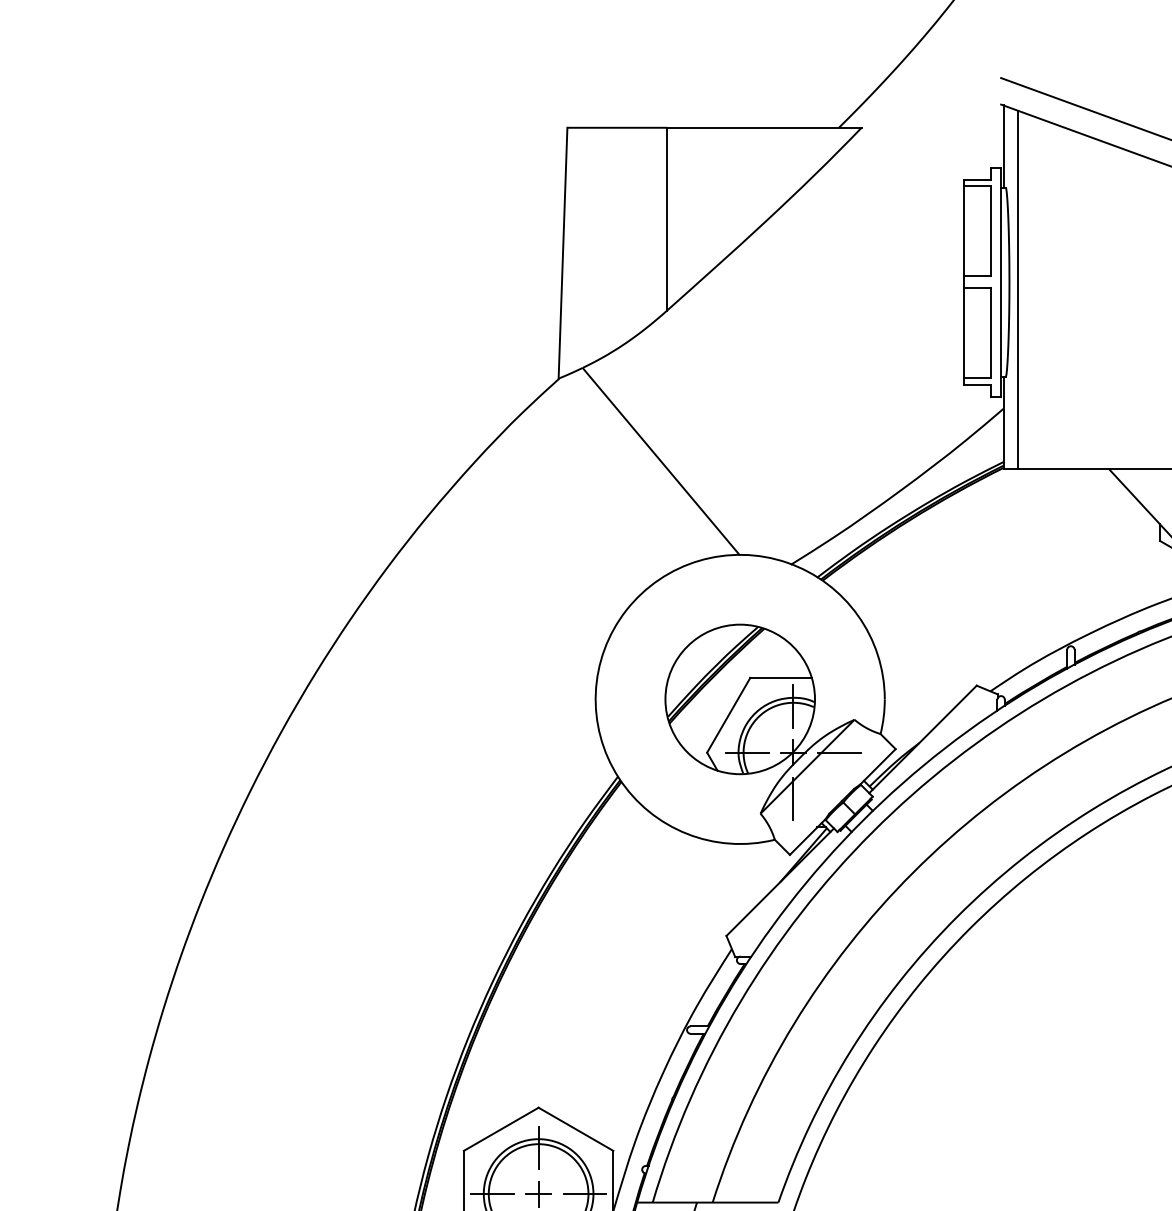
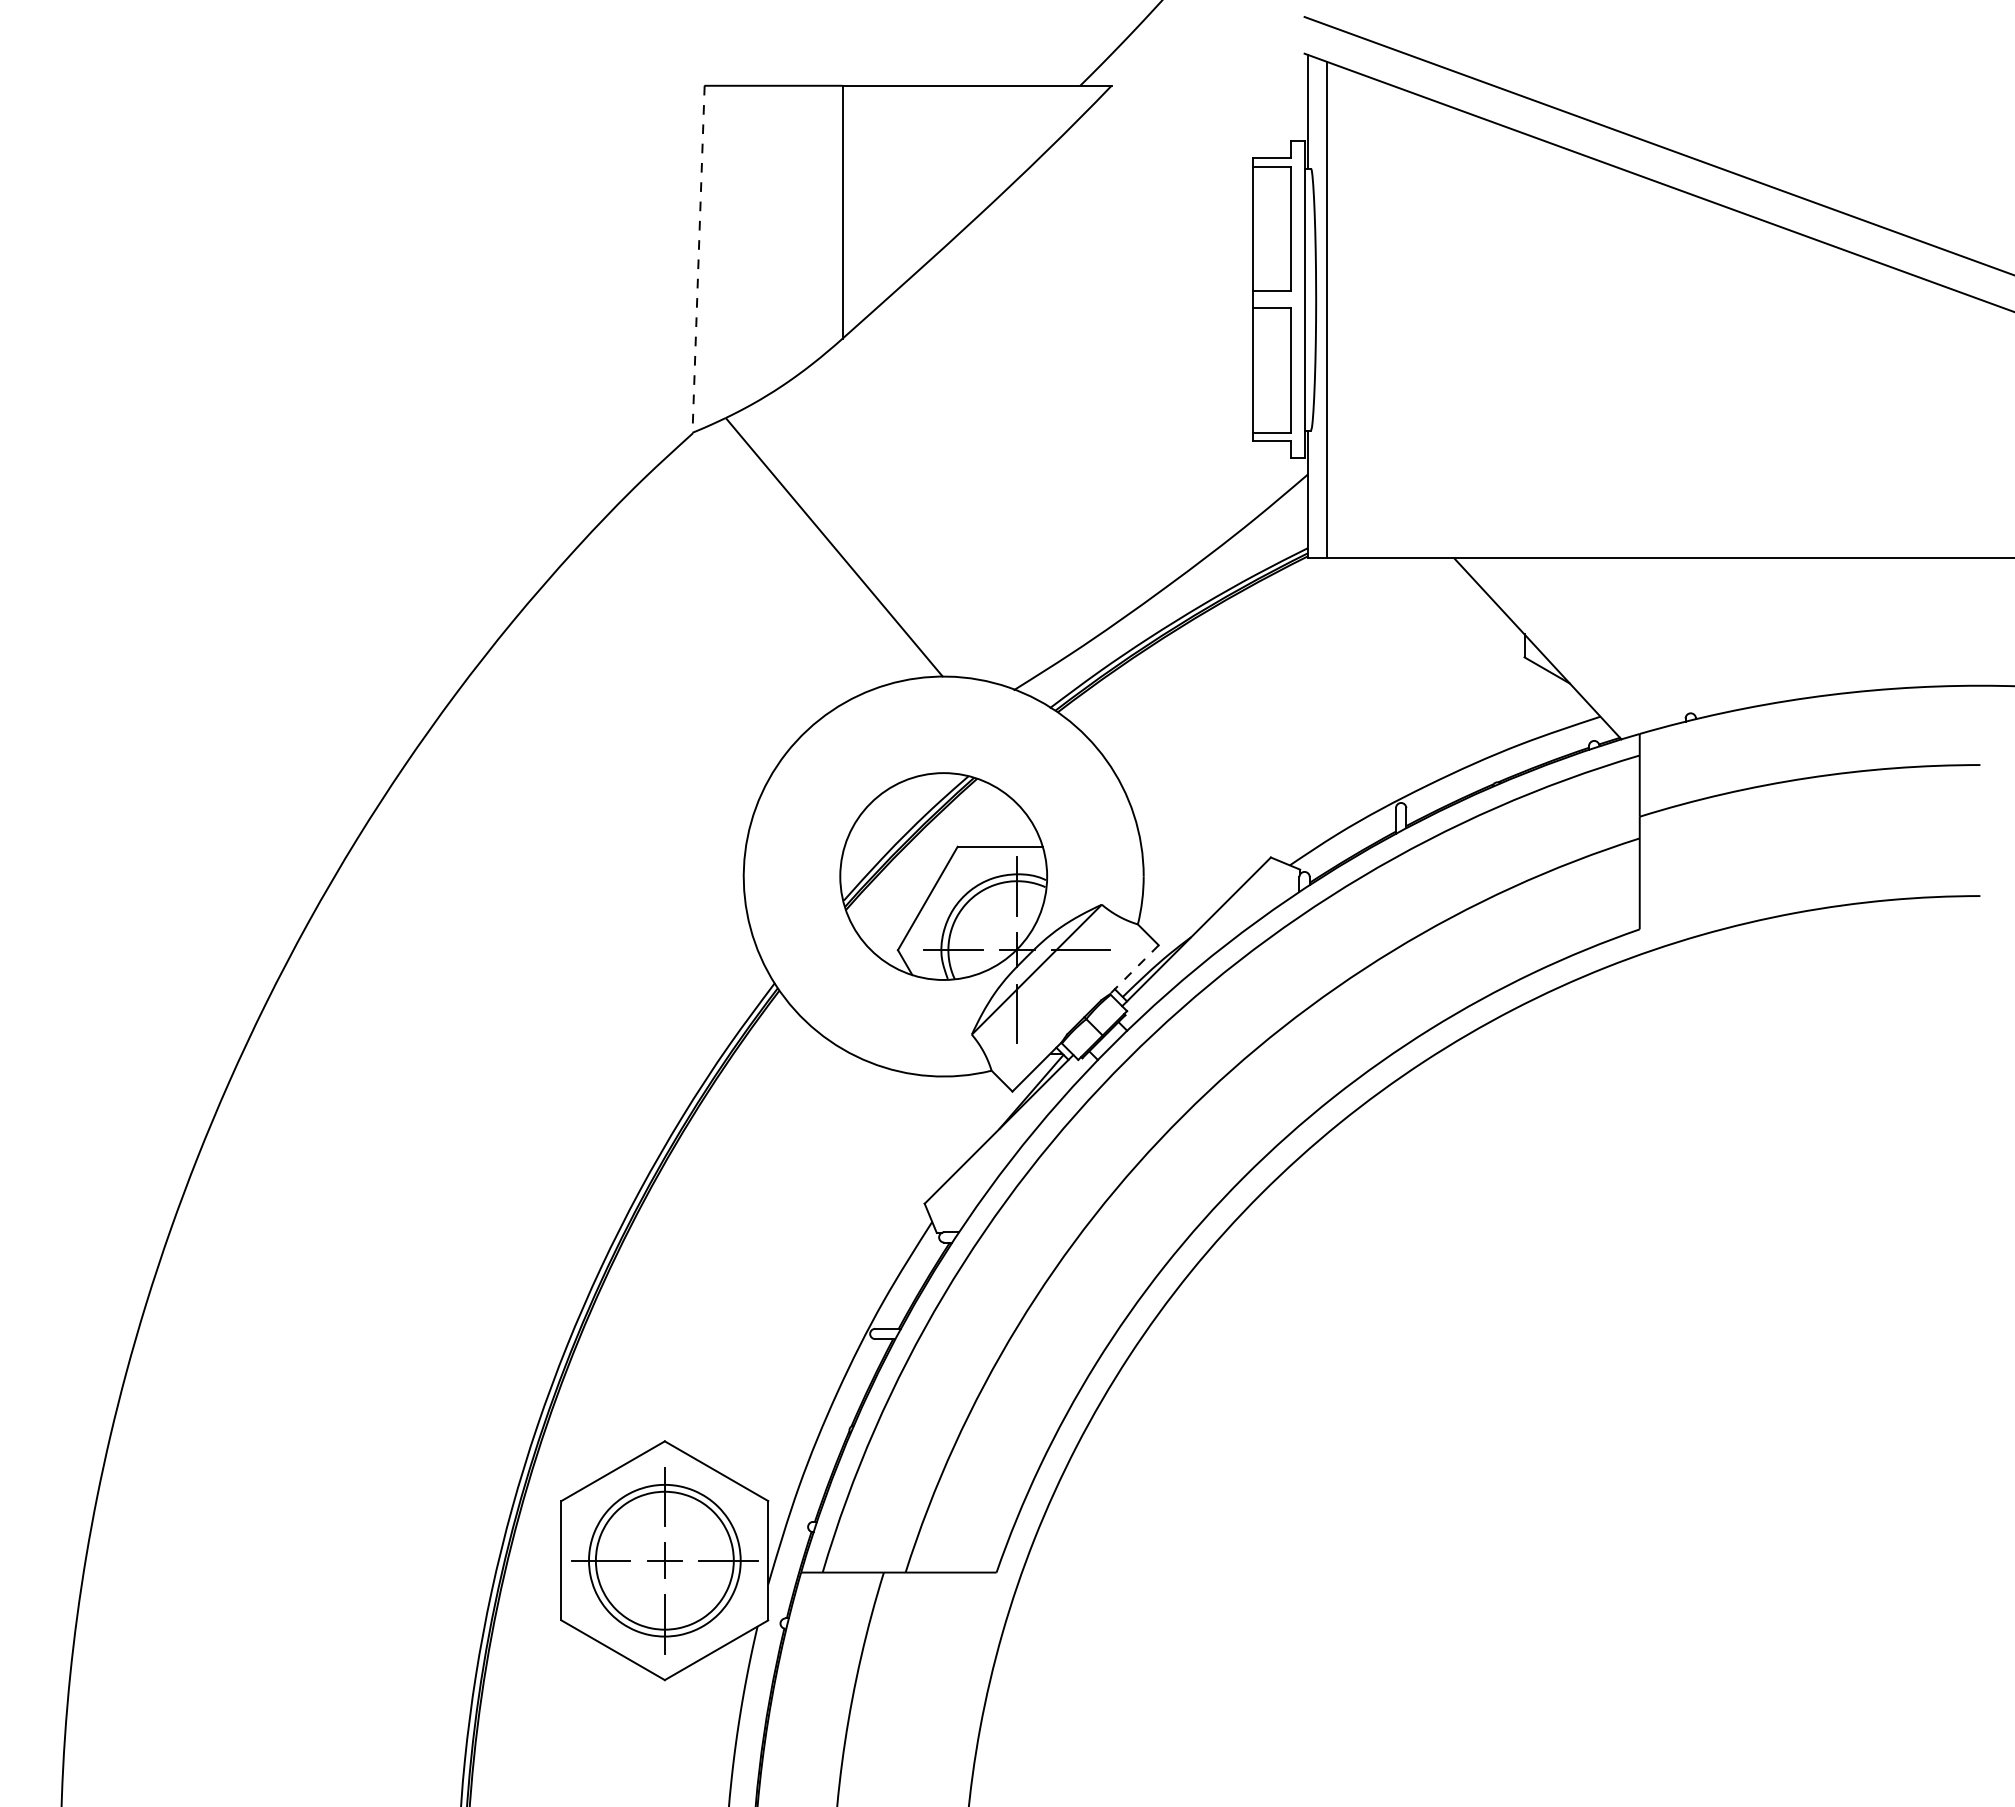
line: (562, 253) -> (698, 259), solid -> dashed
line: (878, 766) -> (1134, 969), solid -> dashed

